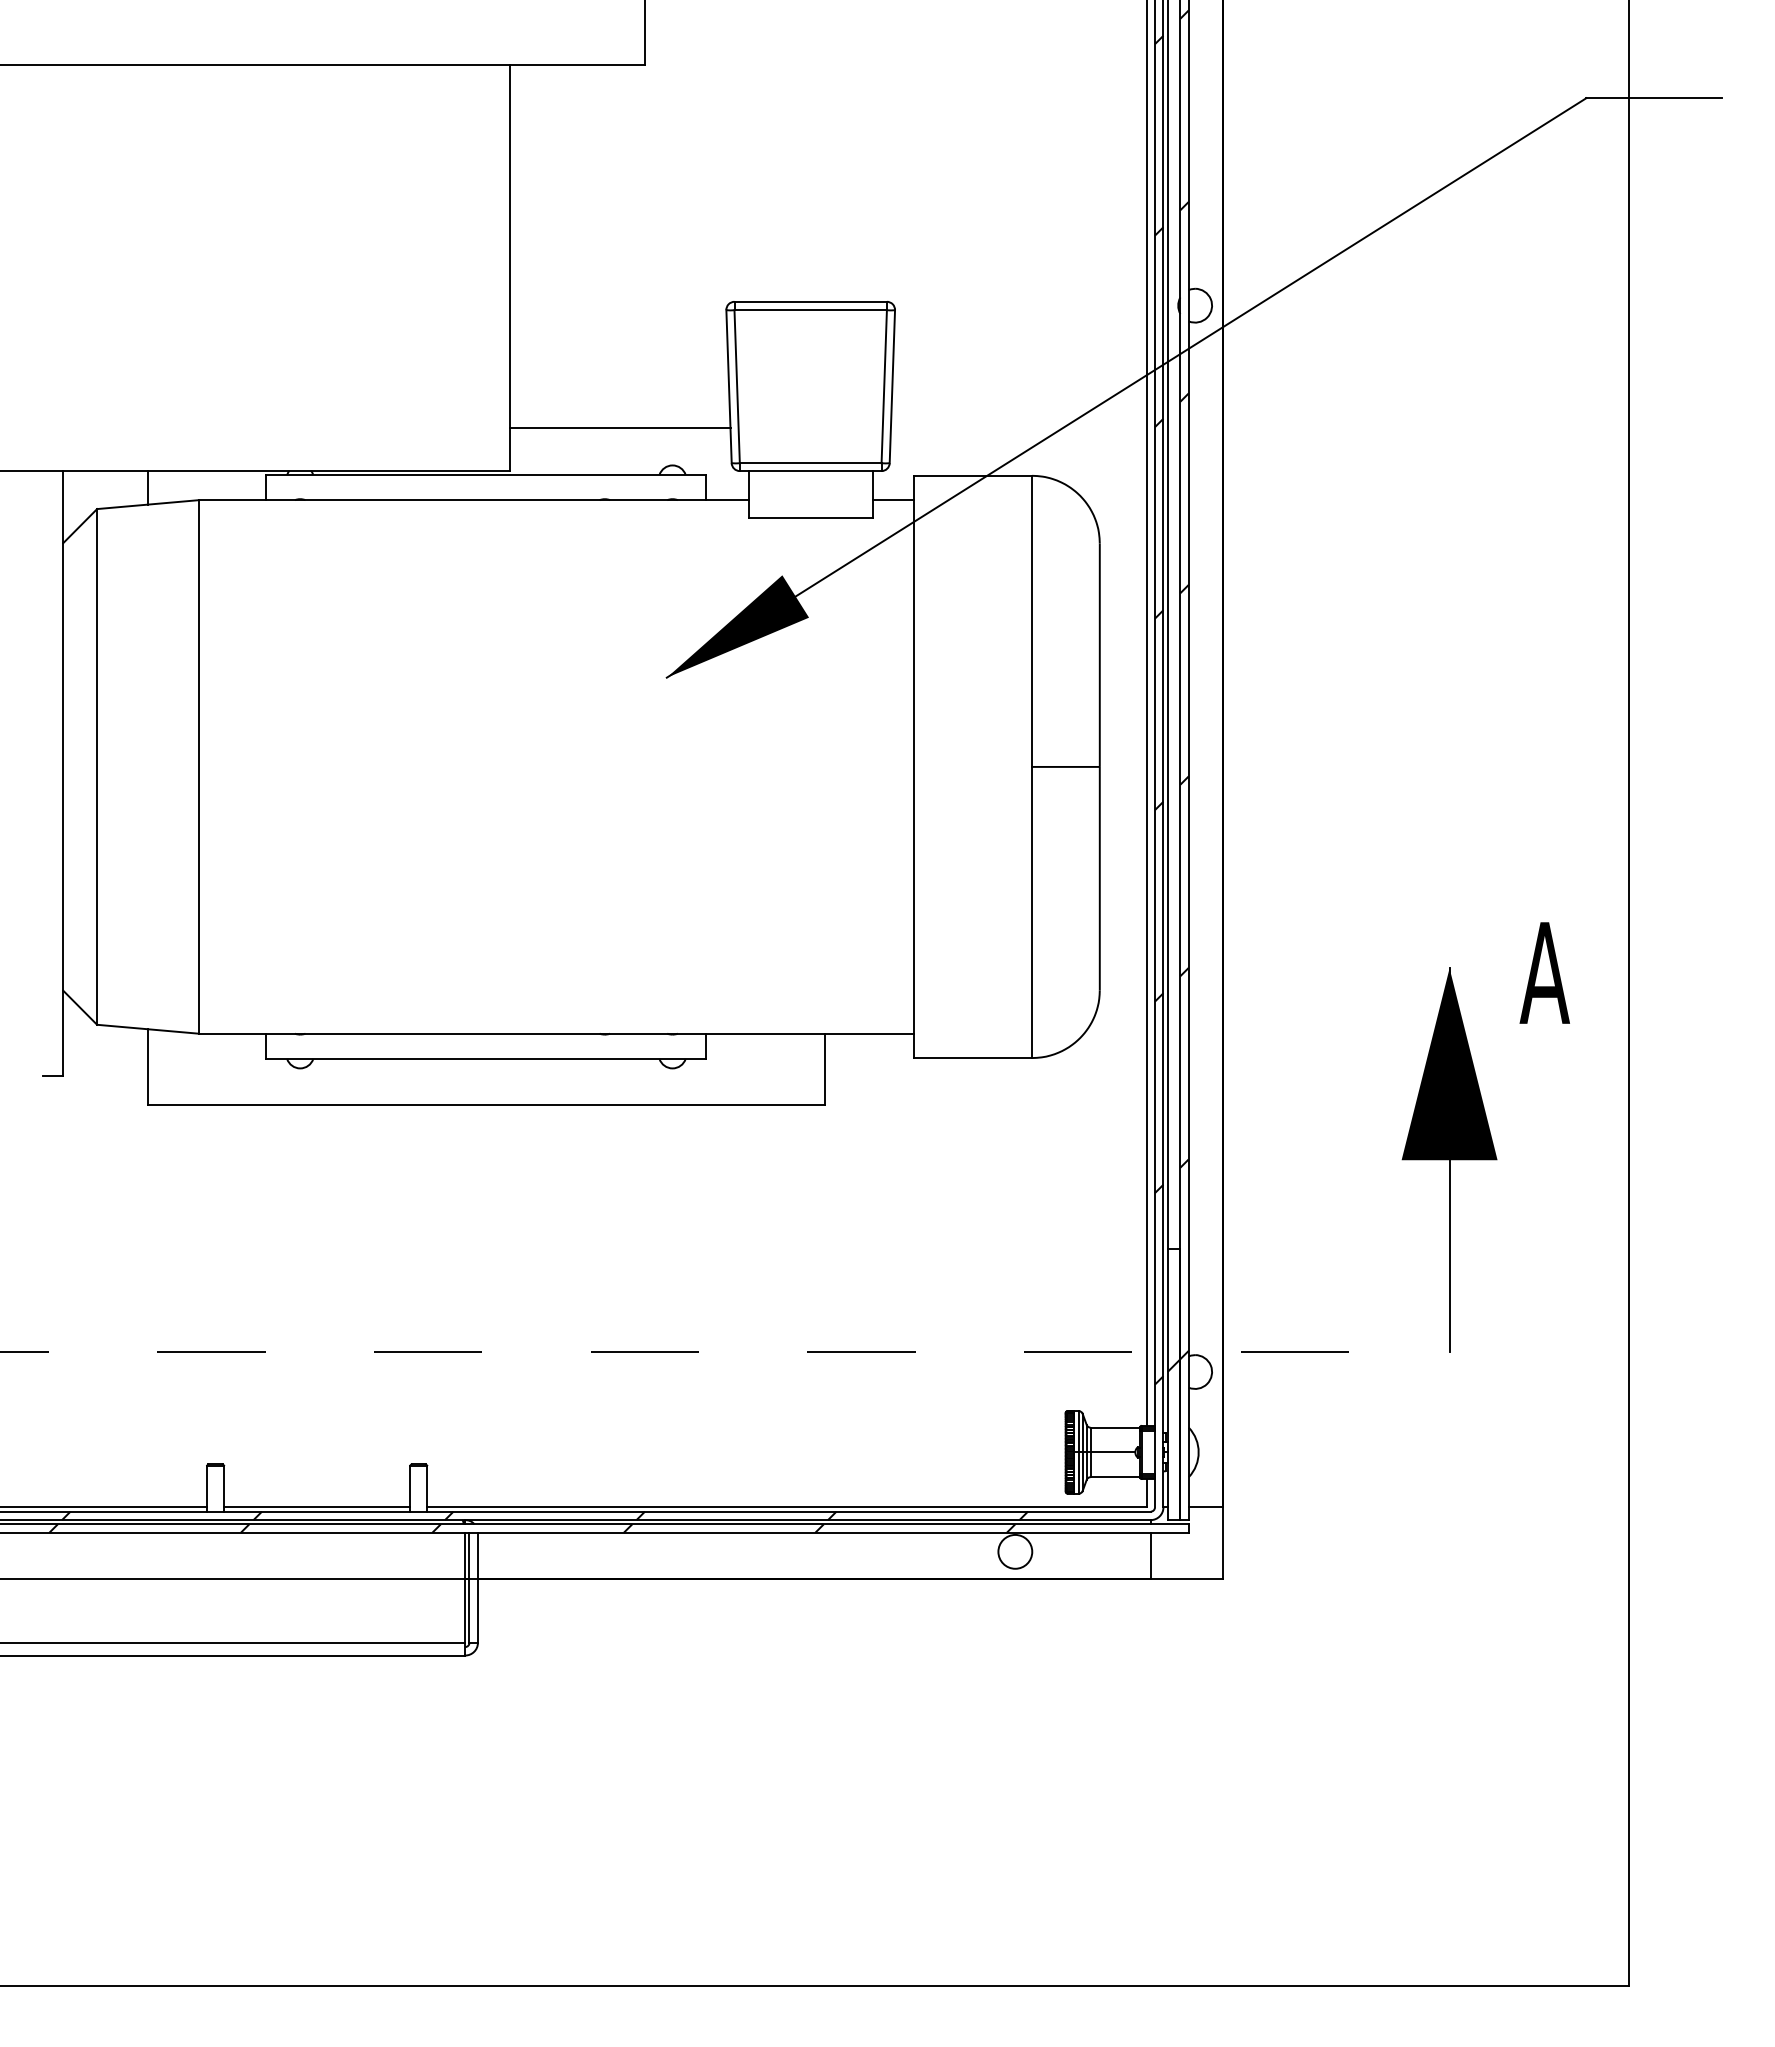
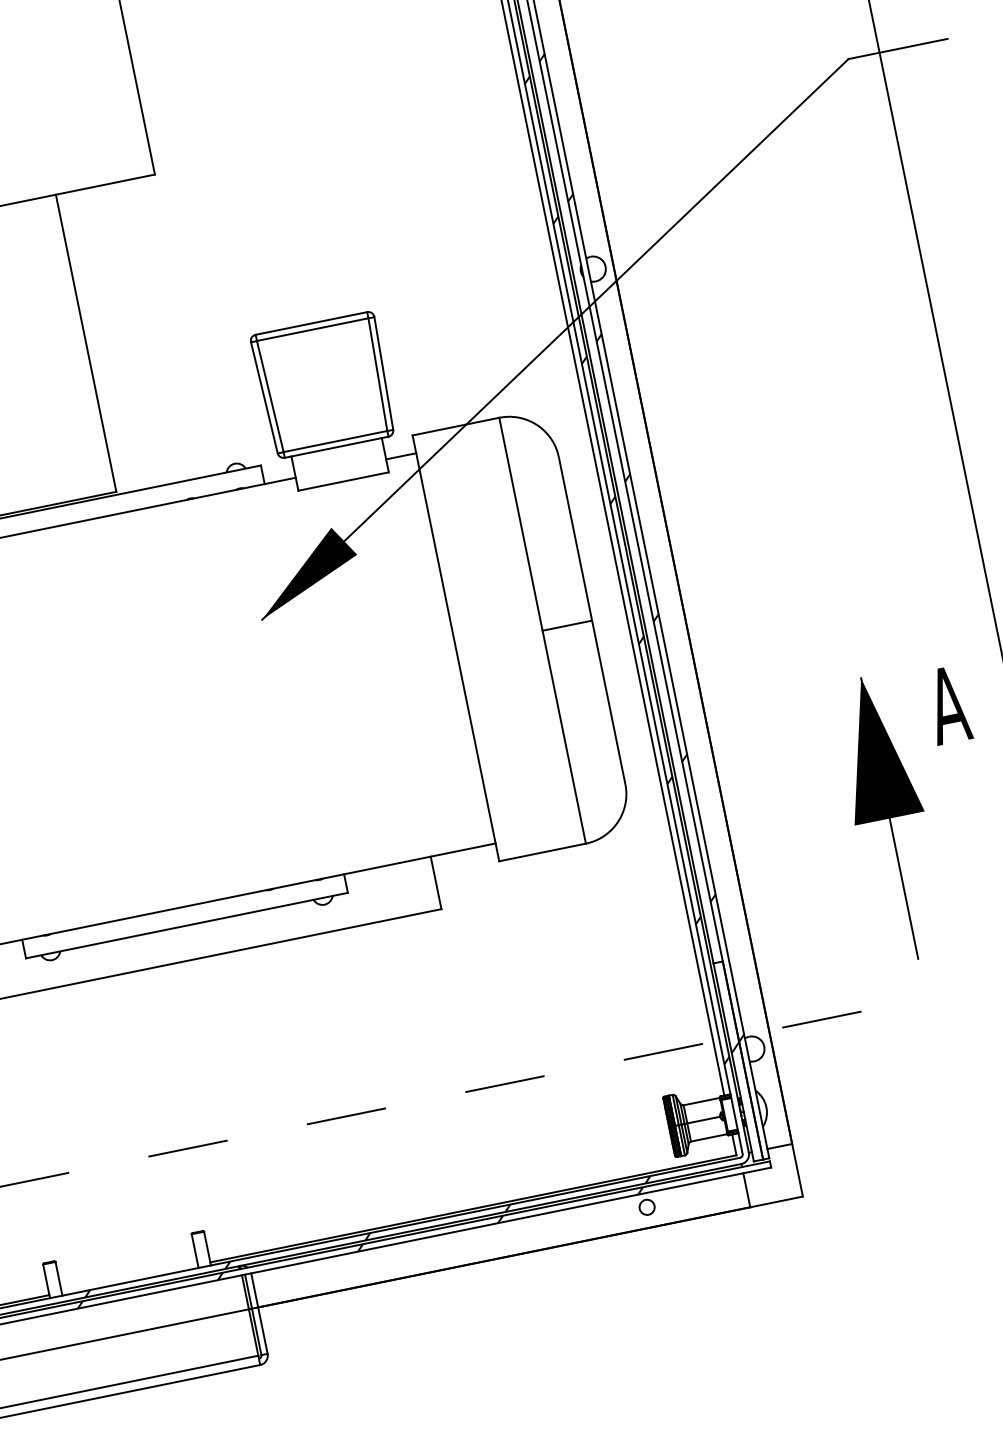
line: (619, 428) -> (190, 444), removed
part: (1449, 1159) -> (889, 818), moved
line: (317, 1507) -> (130, 1278), removed
circle: (1015, 1551) -> (647, 1207), size x0.6

